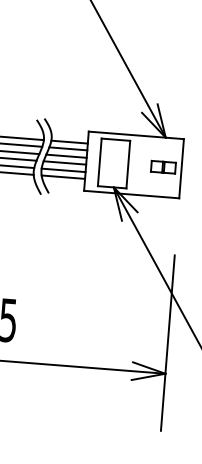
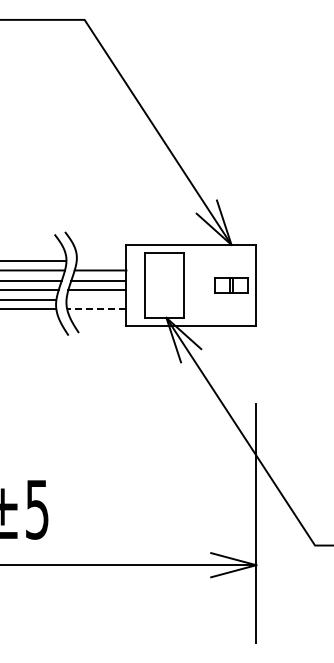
line: (69, 142) -> (101, 261), removed
line: (63, 170) -> (96, 300), removed
line: (63, 177) -> (96, 309), solid -> dashed

